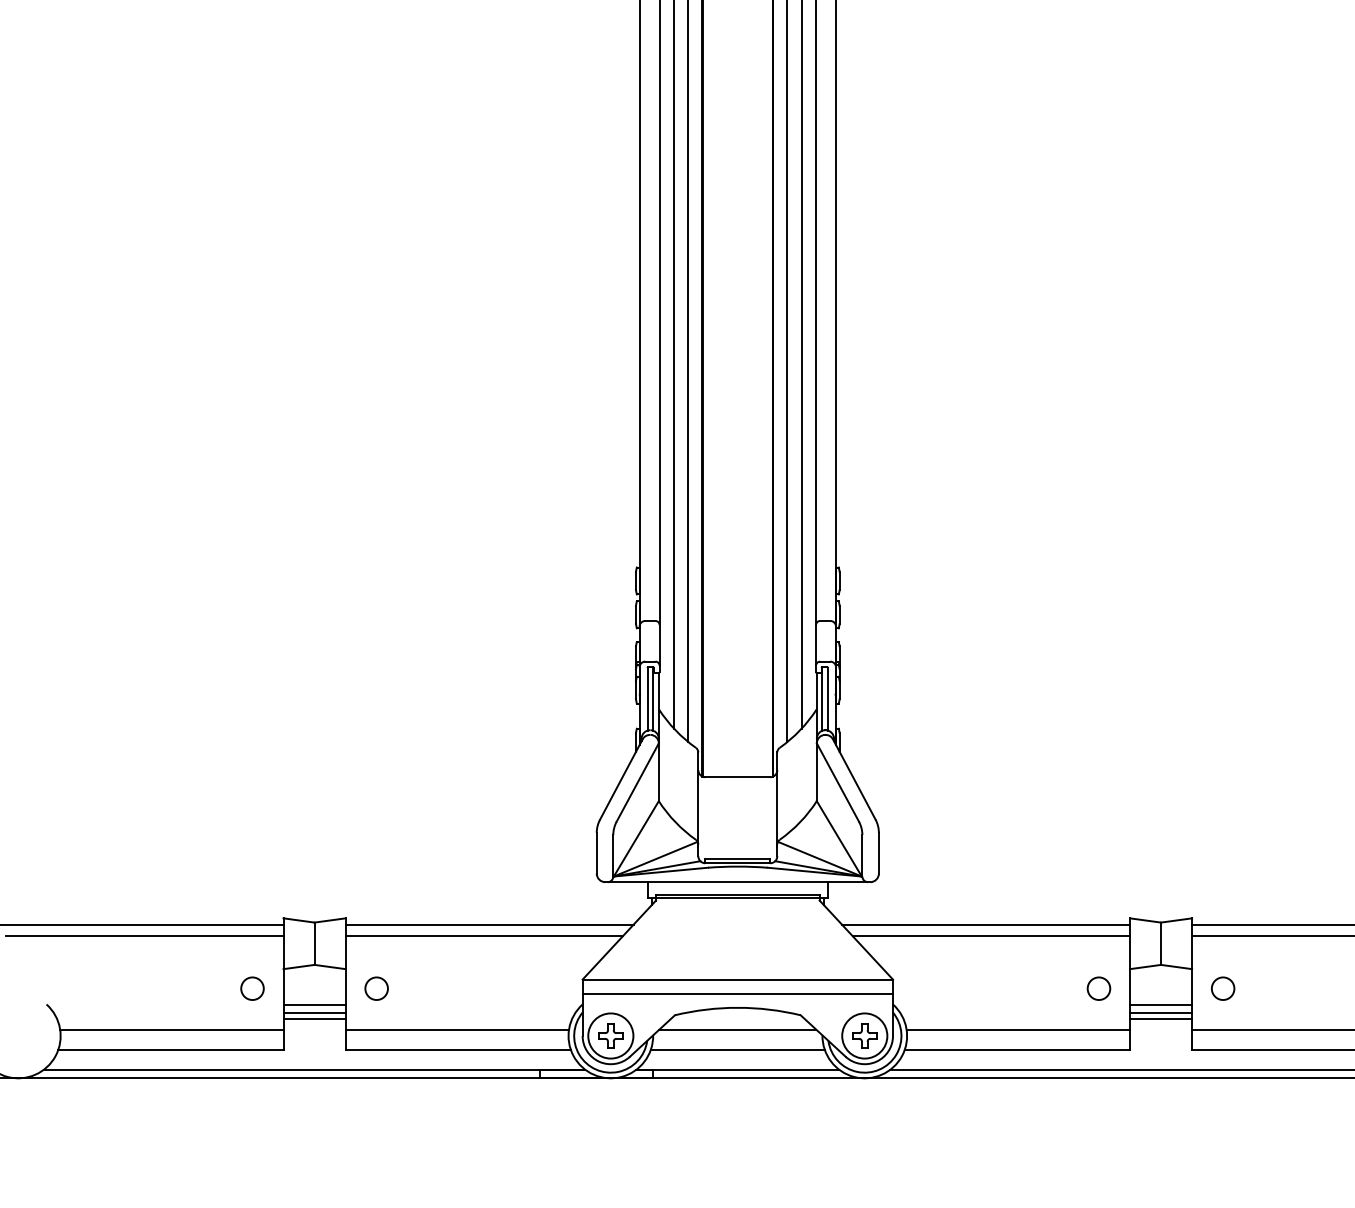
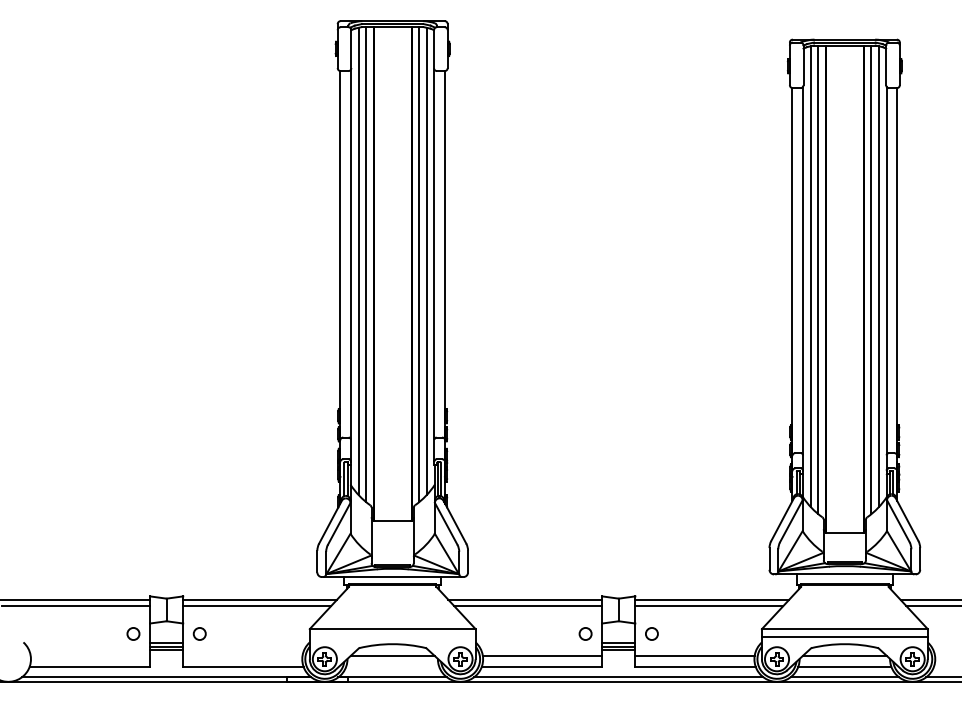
line: (737, 993) -> (392, 636), removed
line: (172, 1029) -> (90, 655), removed
line: (456, 1029) -> (242, 655), removed
line: (737, 1049) -> (392, 666), removed

